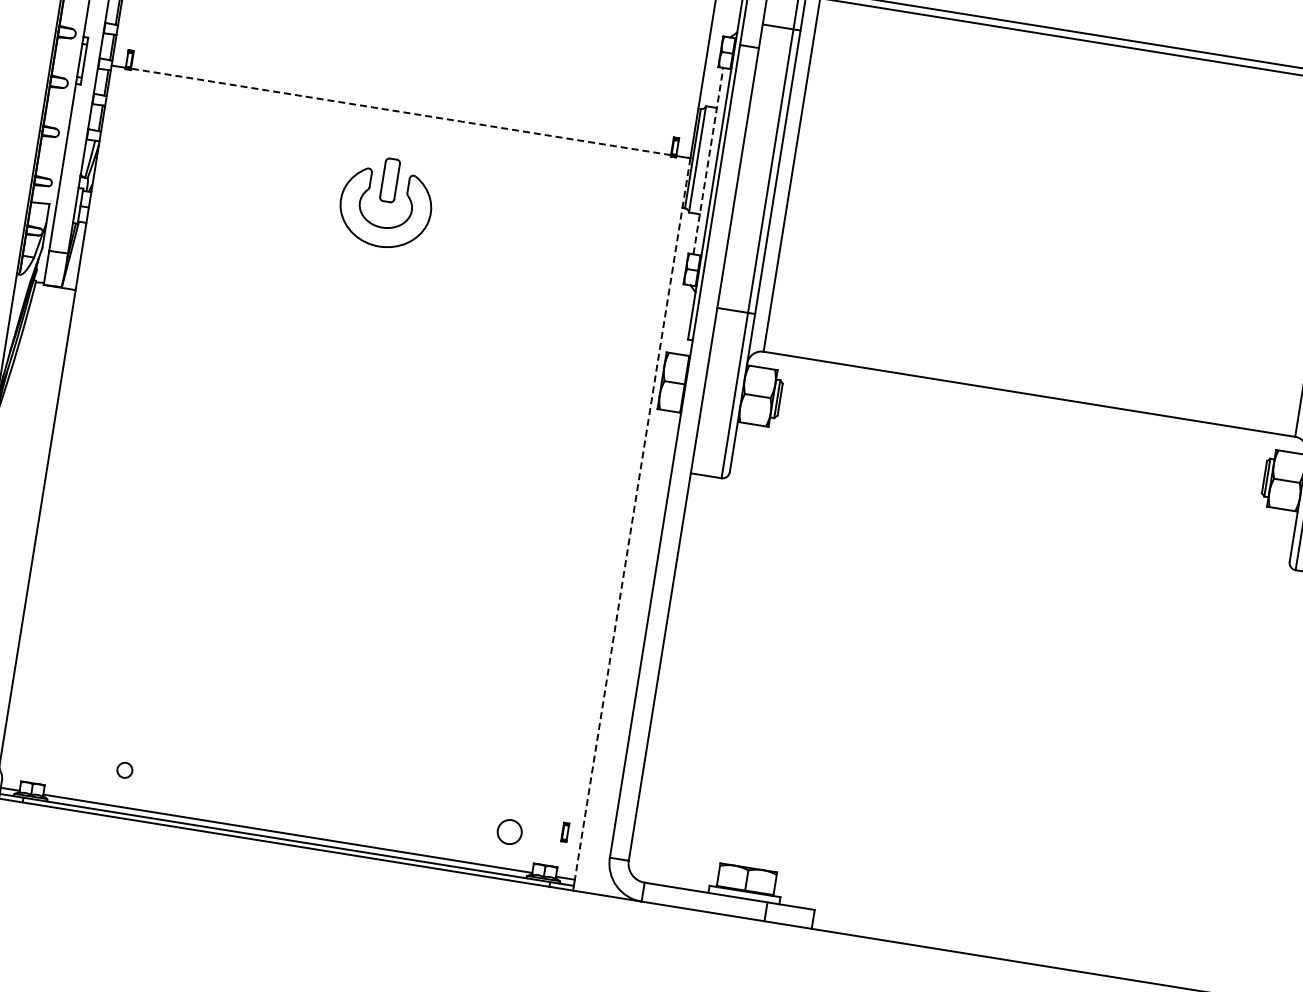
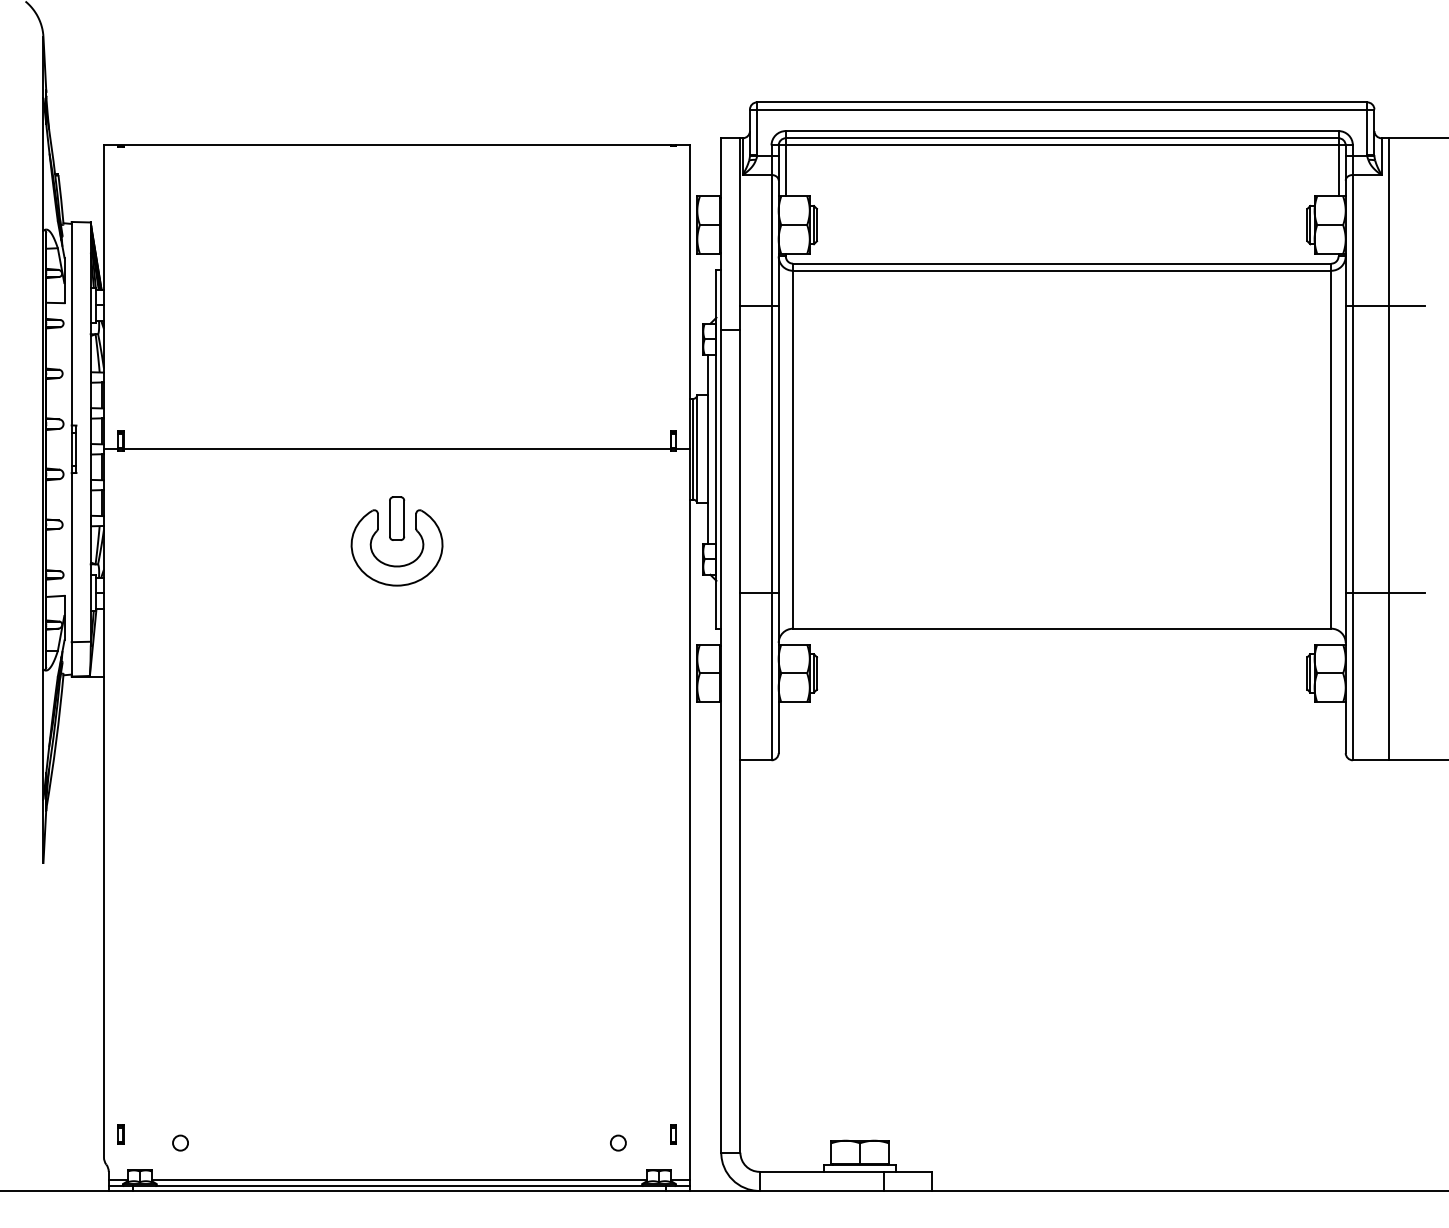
line: (400, 112) -> (396, 449), dashed -> solid
line: (708, 160) -> (708, 448), dashed -> solid
line: (632, 519) -> (690, 815), dashed -> solid
part: (19, 744) -> (120, 1134), added
circle: (124, 769) -> (180, 1142), moved
circle: (510, 831) -> (618, 1142), size x0.62

